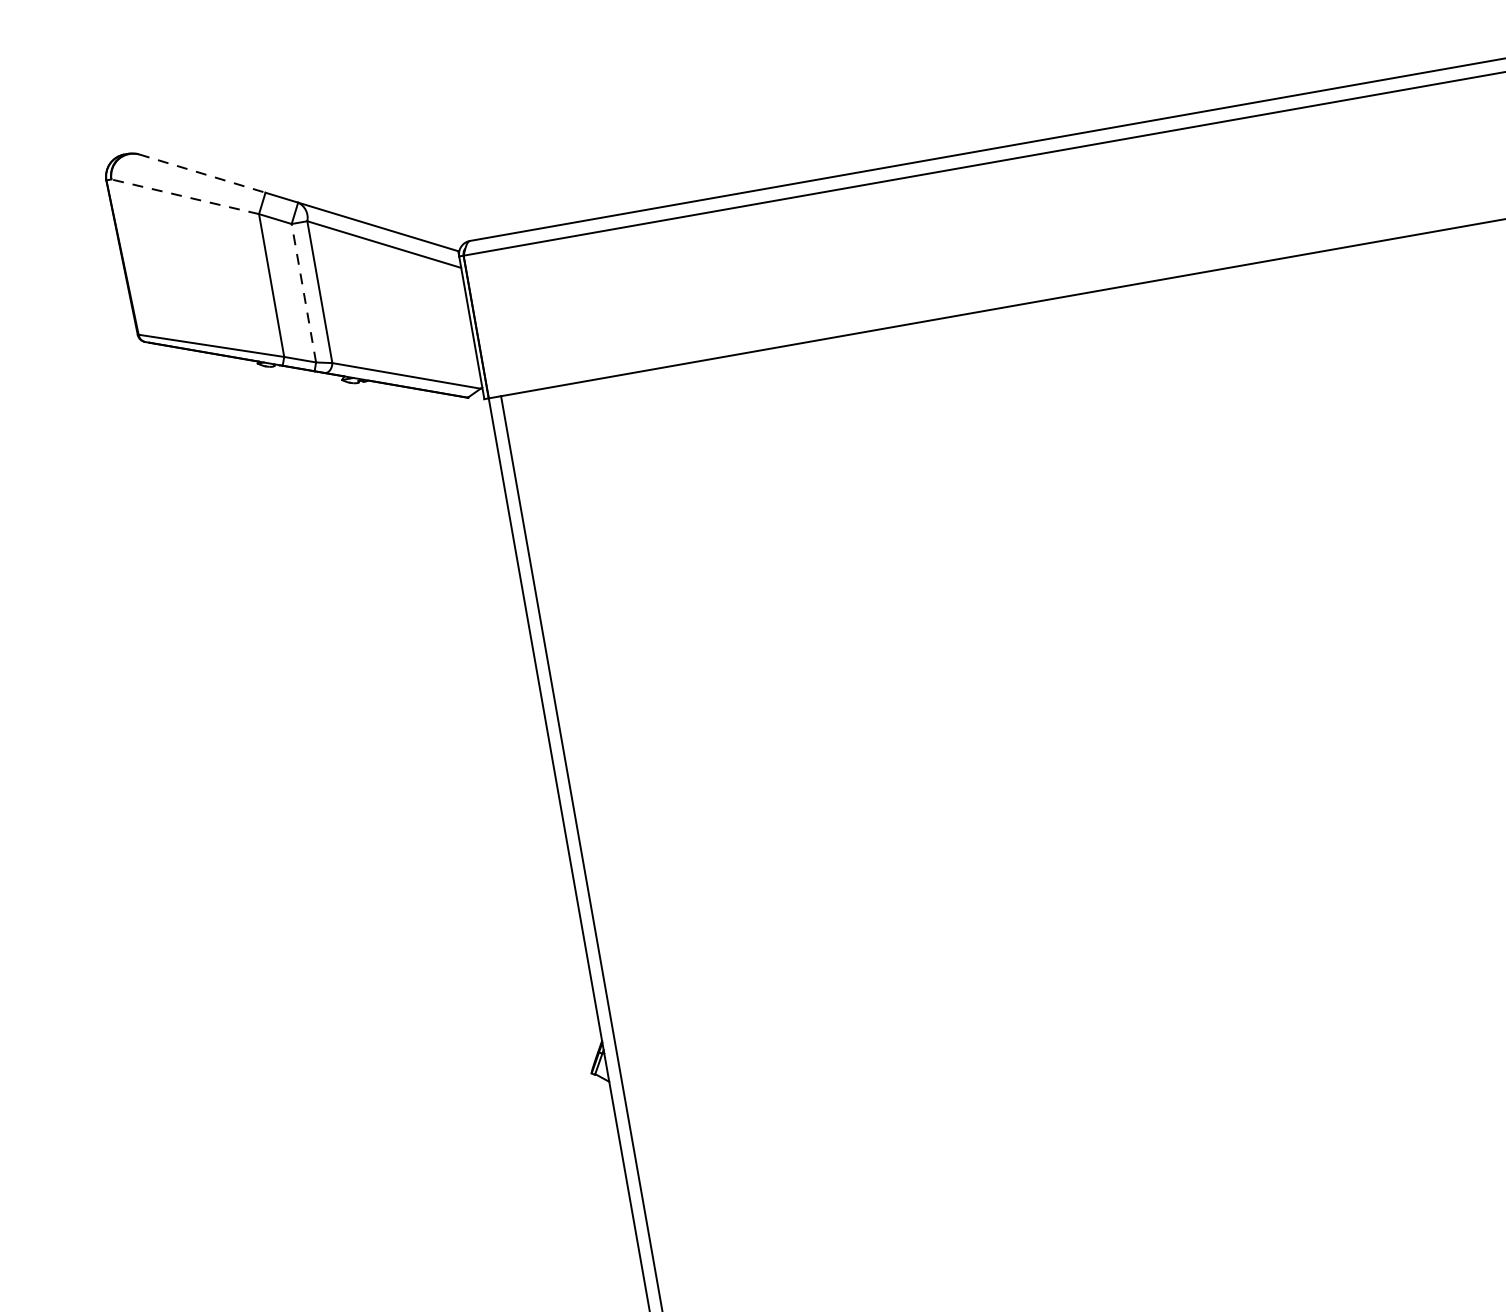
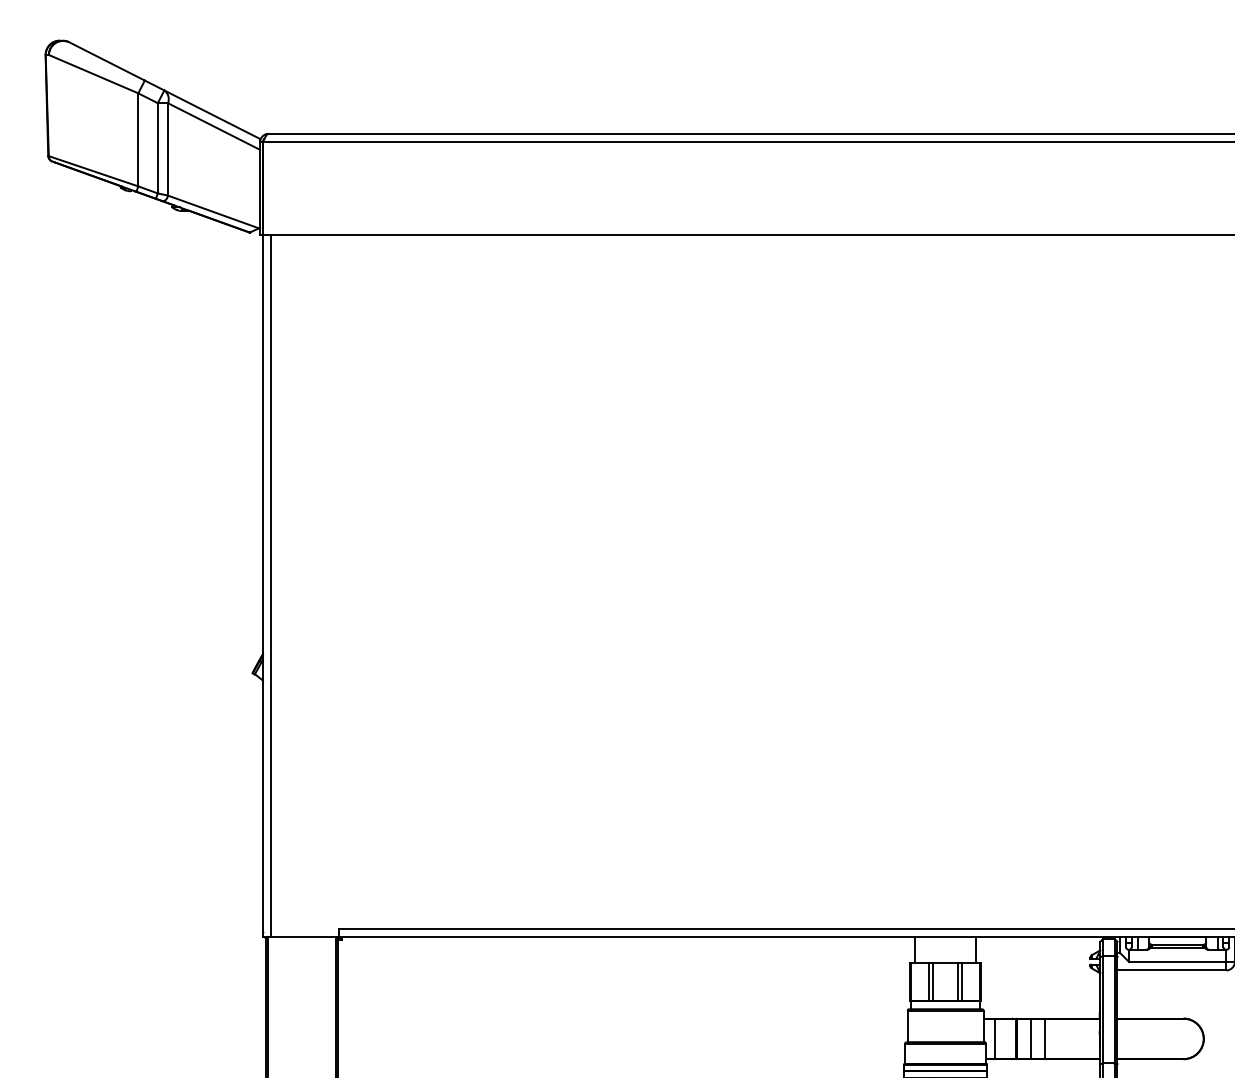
line: (203, 173) -> (107, 61), dashed -> solid
line: (185, 197) -> (93, 74), dashed -> solid
line: (303, 292) -> (157, 147), dashed -> solid

